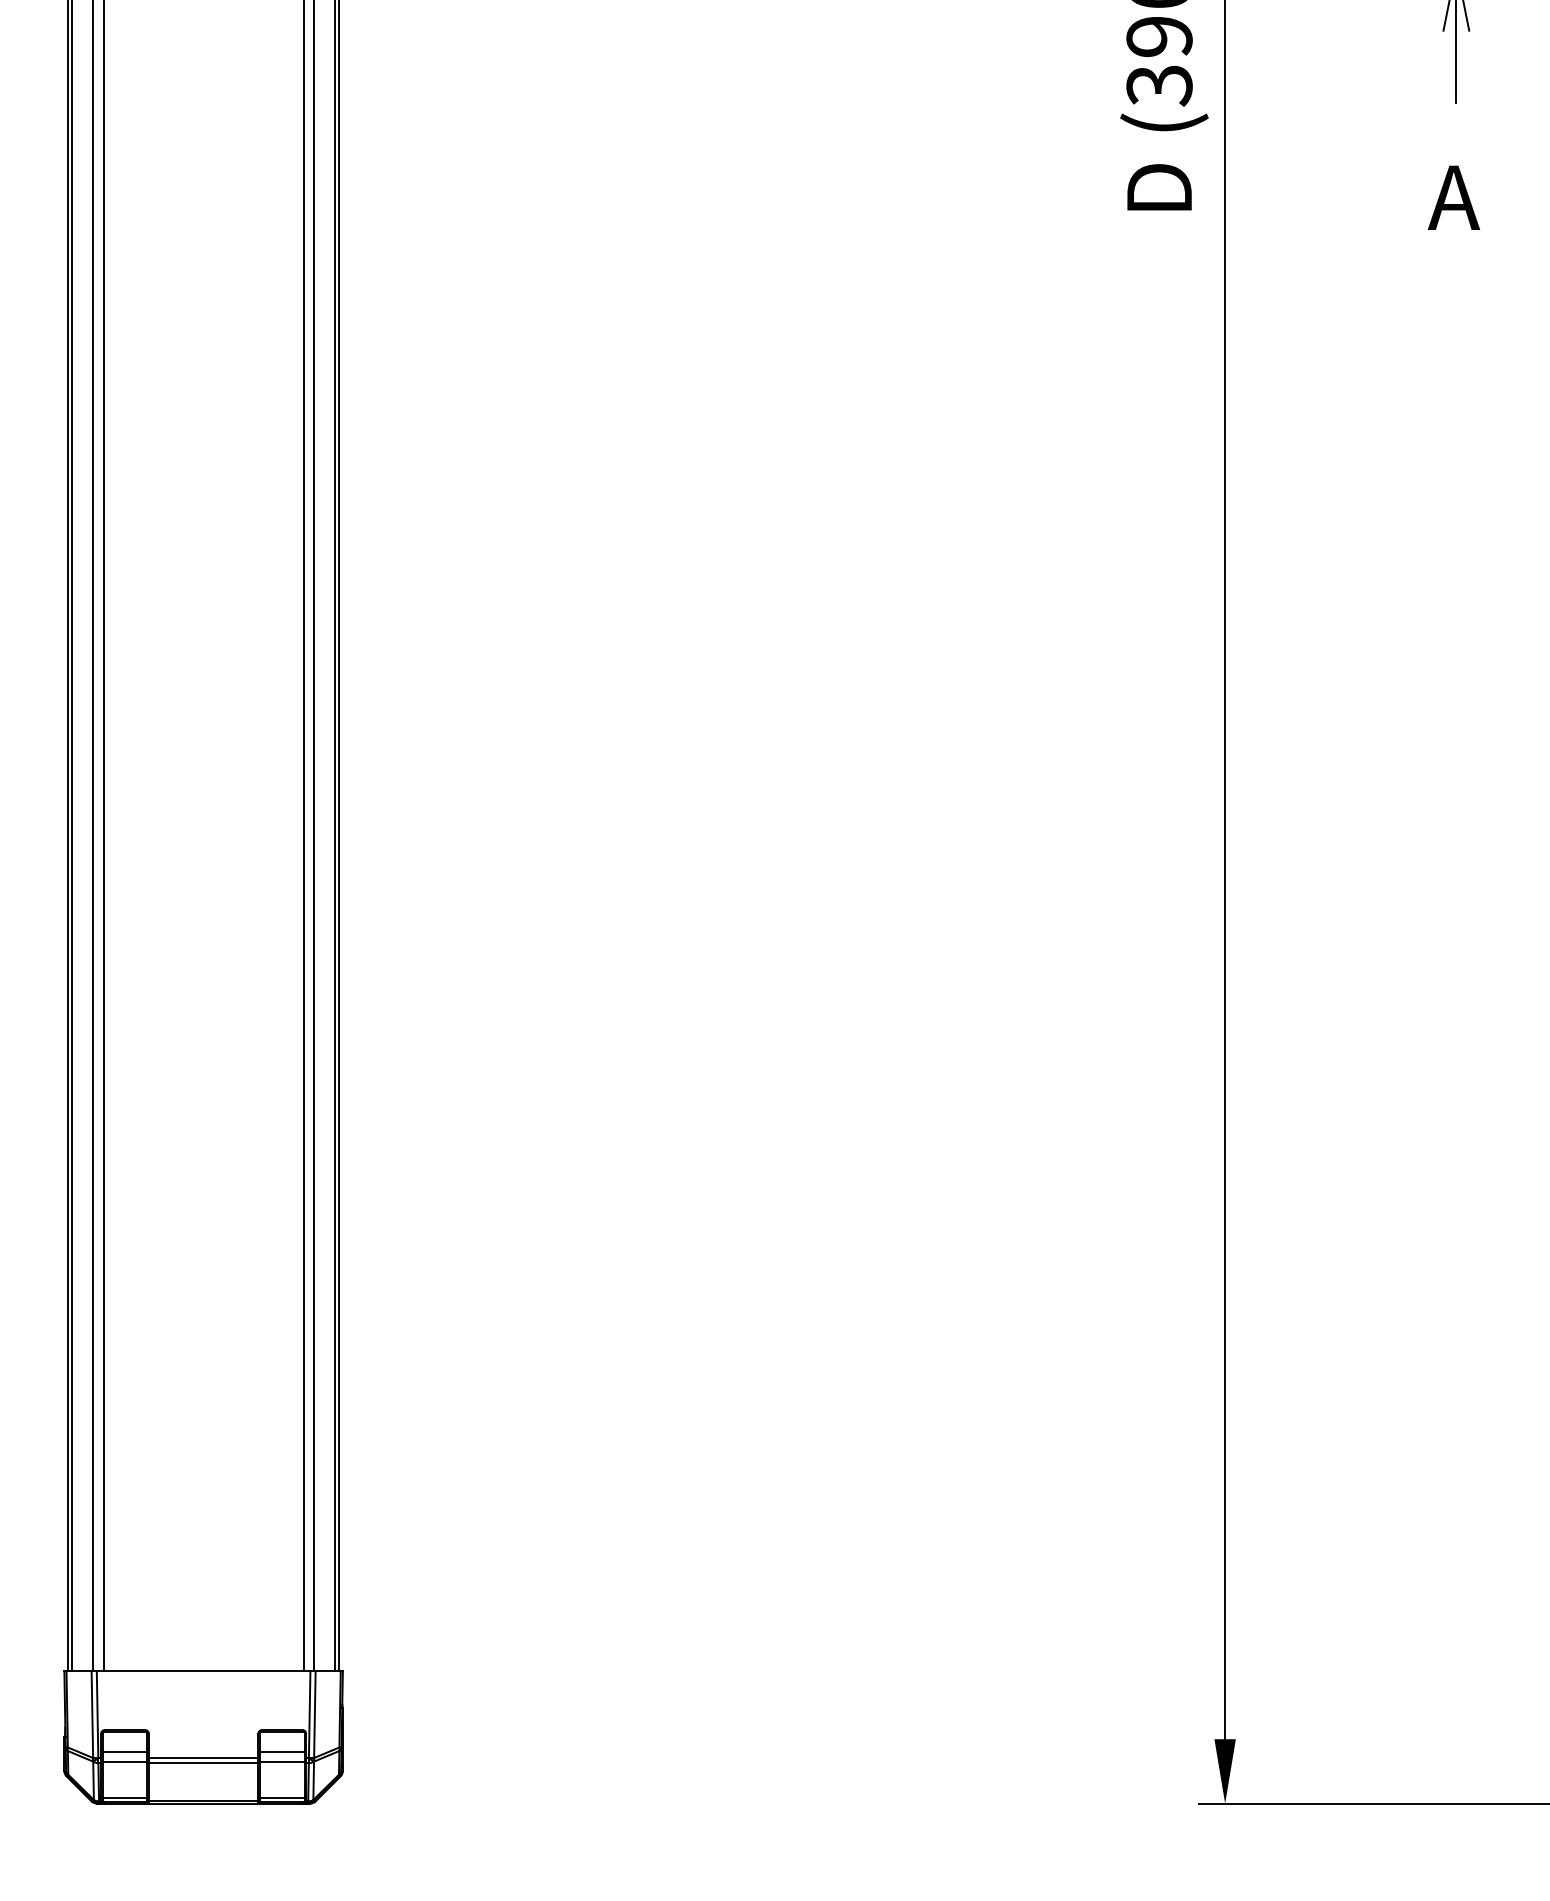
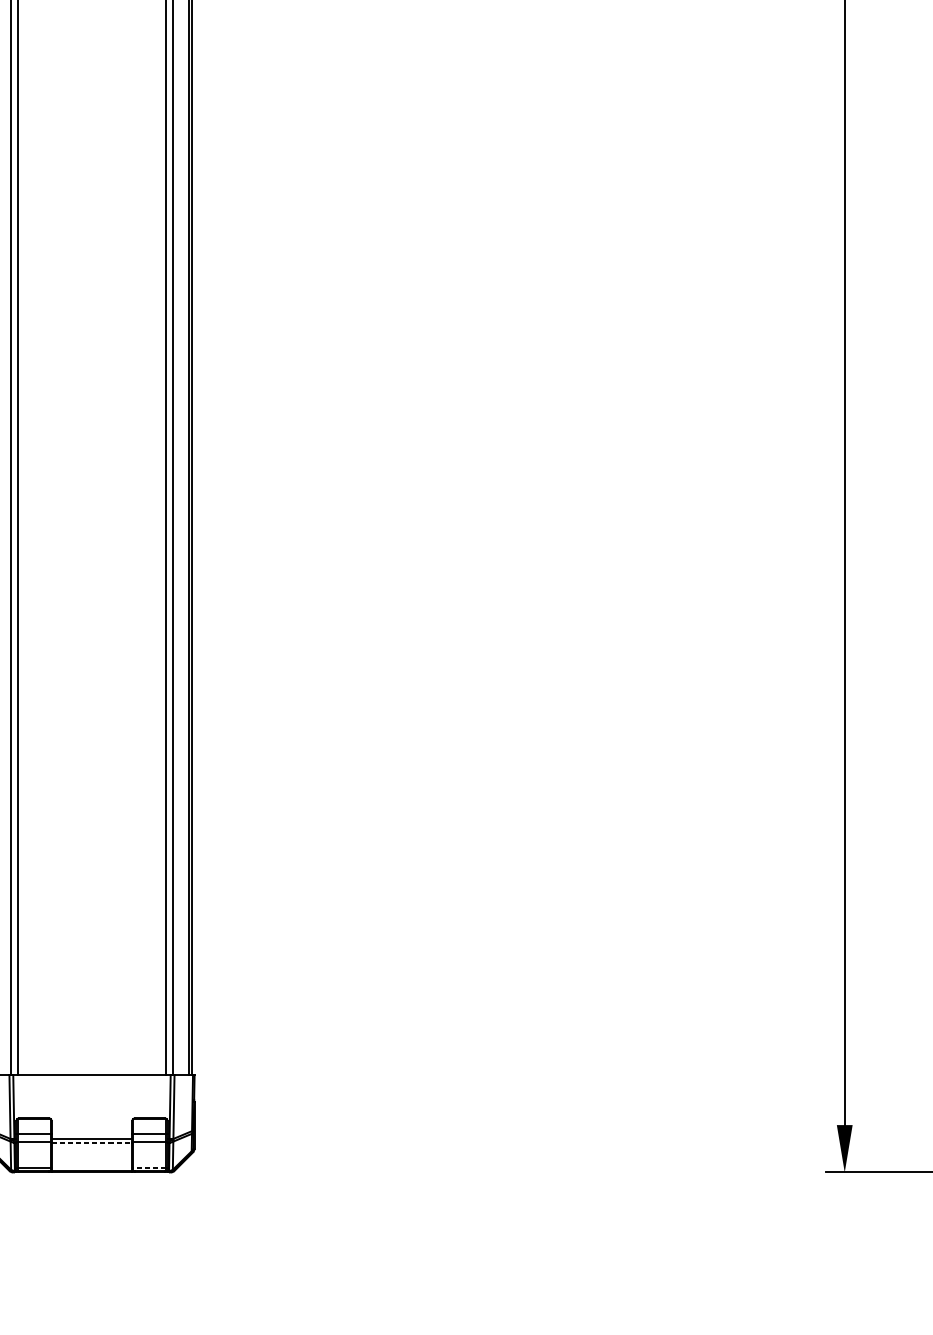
line: (203, 1763) -> (91, 1142), solid -> dashed
line: (281, 1797) -> (149, 1168), solid -> dashed

